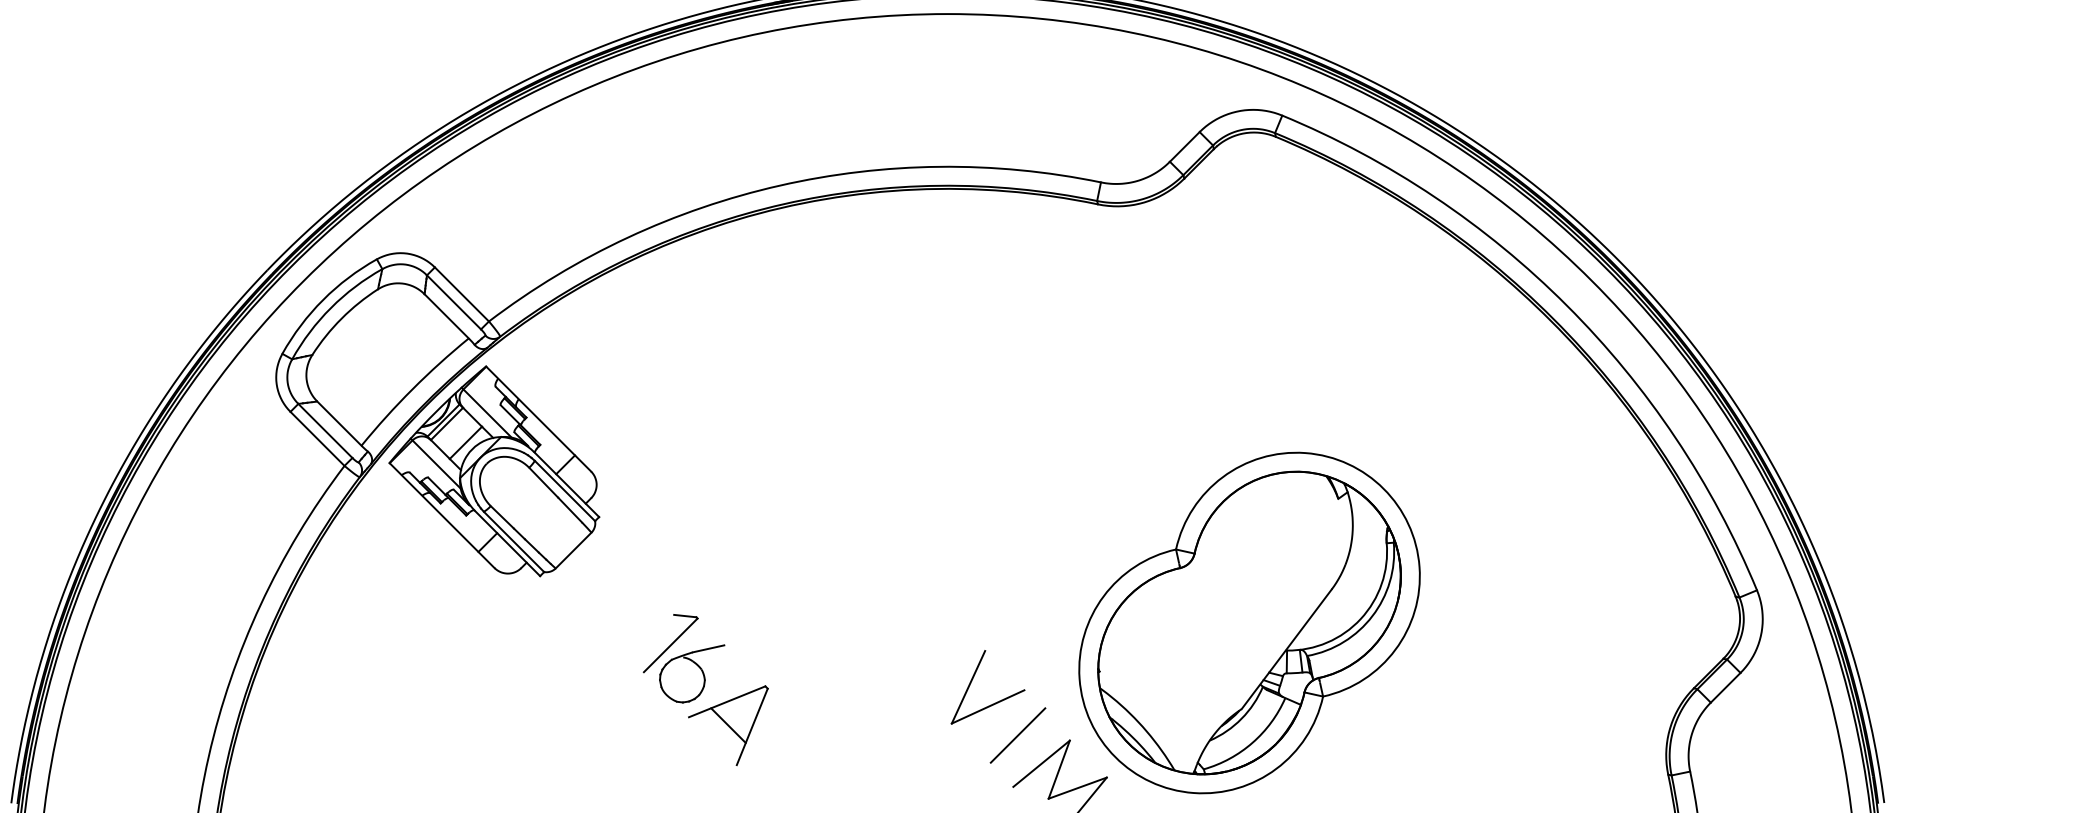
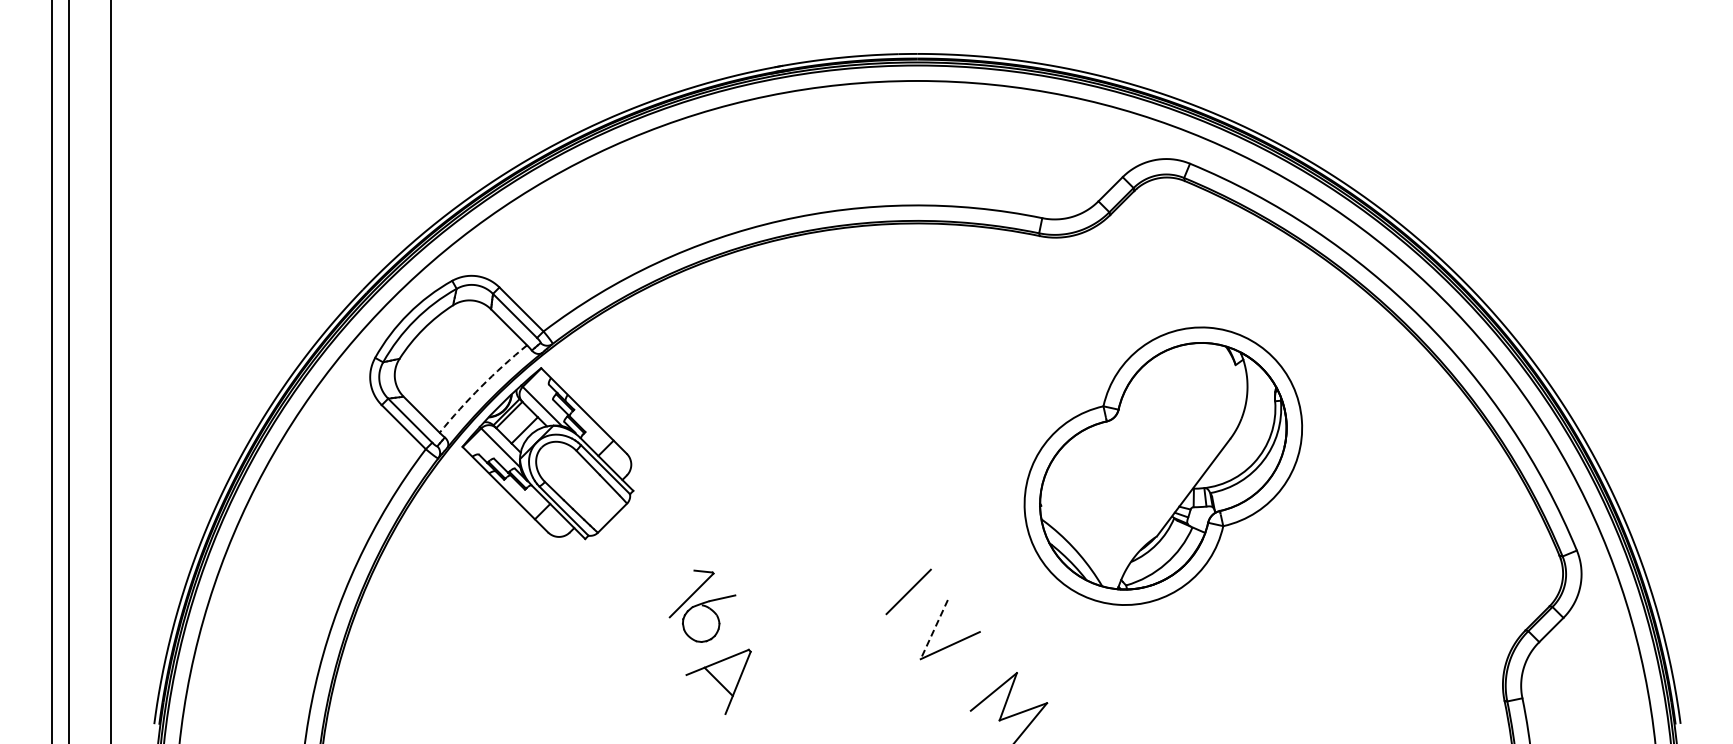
arc: (412, 388) -> (481, 386), solid -> dashed
part: (1249, 622) -> (1163, 465), moved
line: (968, 687) -> (934, 629), solid -> dashed
part: (728, 725) -> (718, 681), moved
line: (1017, 735) -> (908, 591), moved

